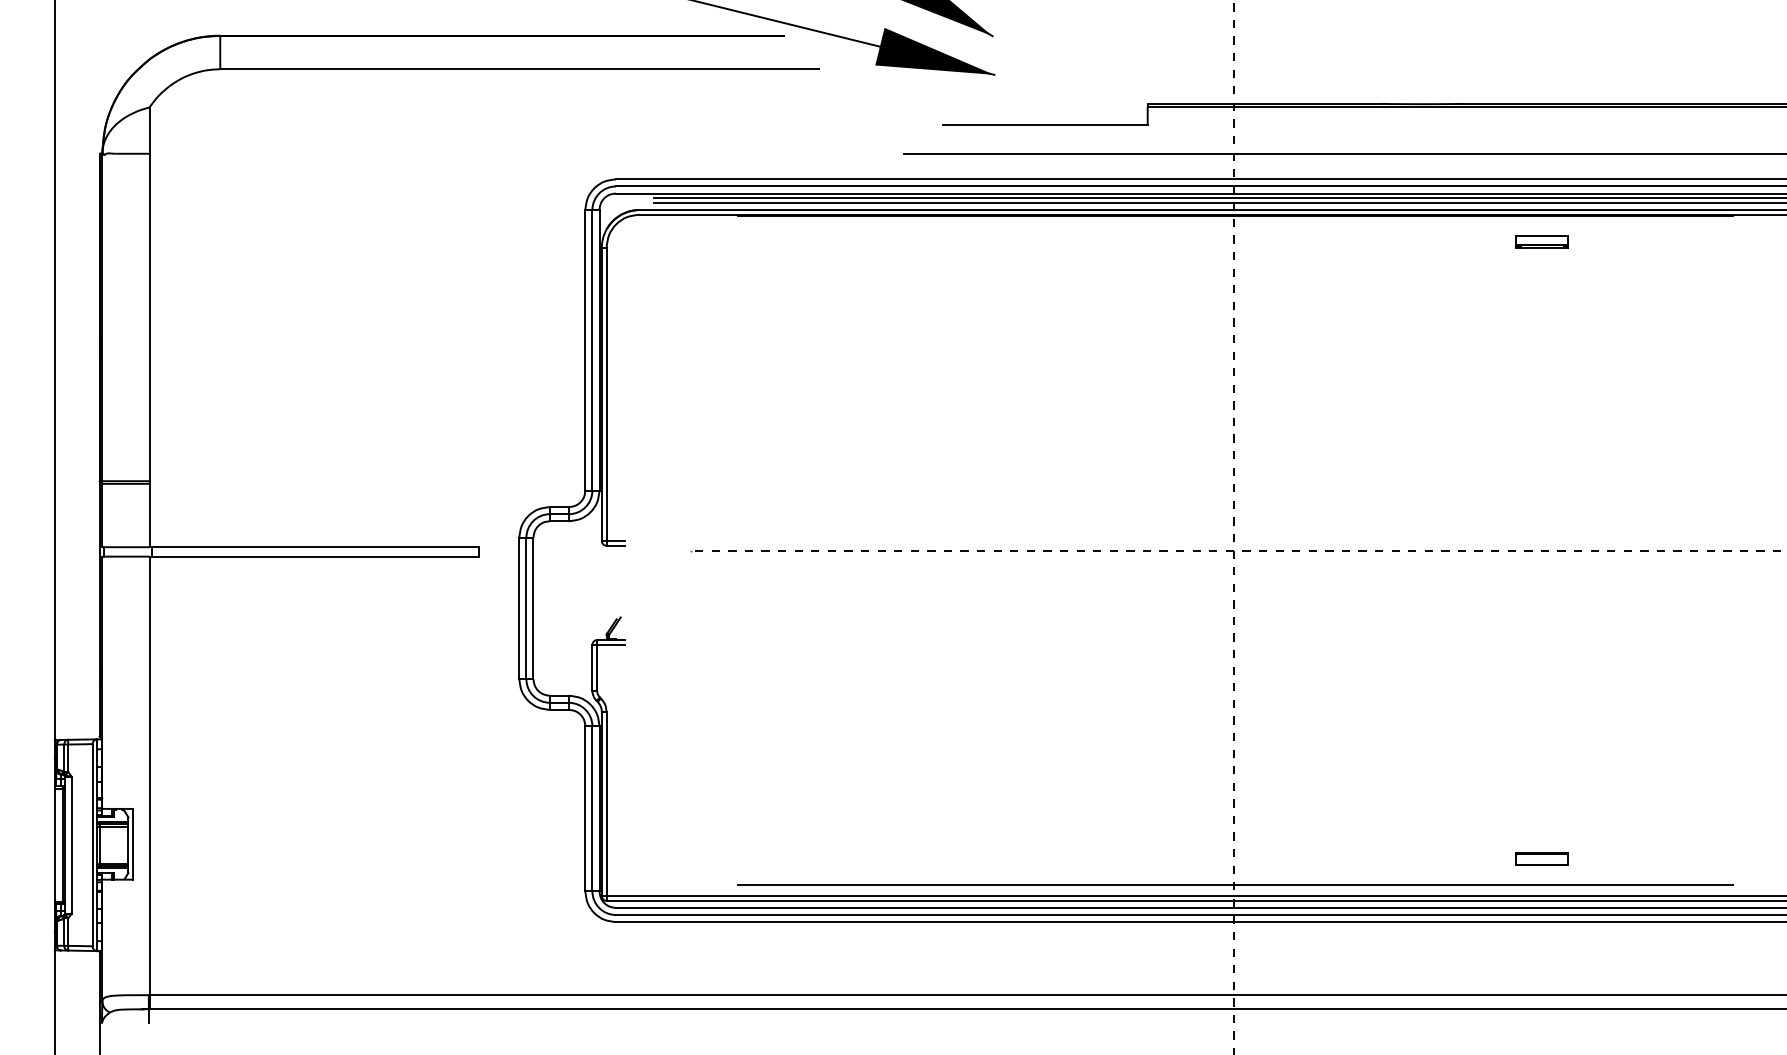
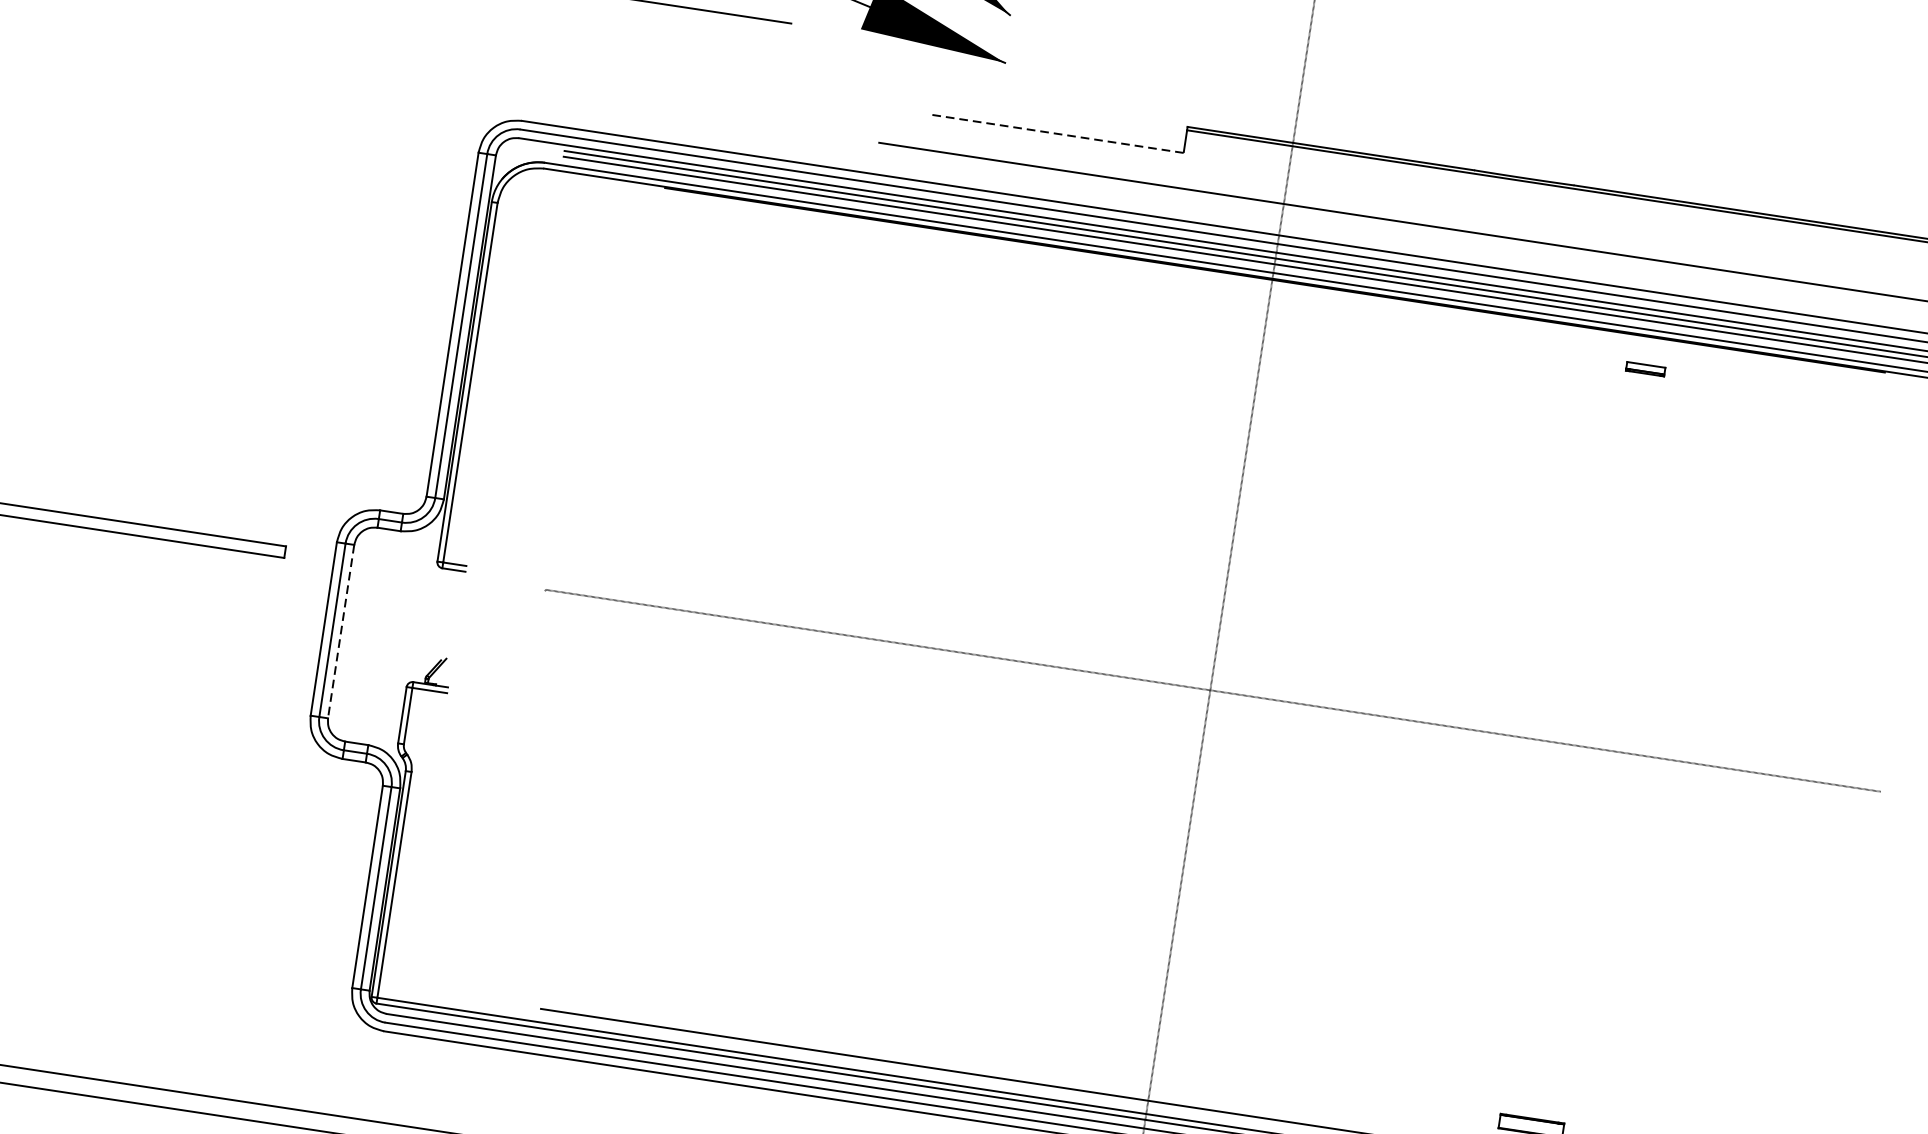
line: (1045, 125) -> (1058, 134), solid -> dashed
part: (1541, 241) -> (1644, 368), size x0.6
line: (533, 608) -> (341, 631), solid -> dashed

